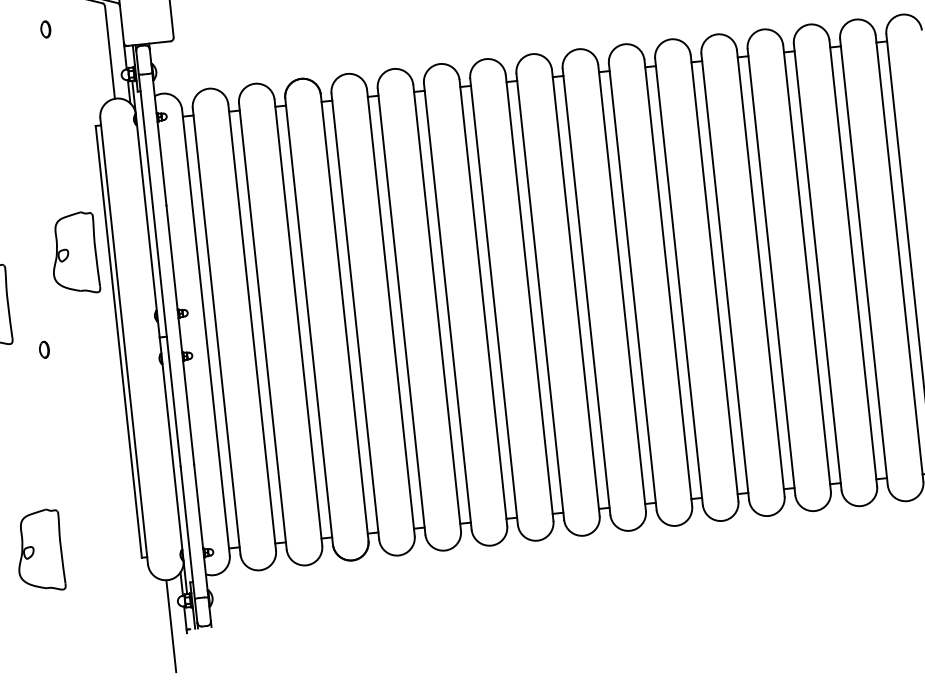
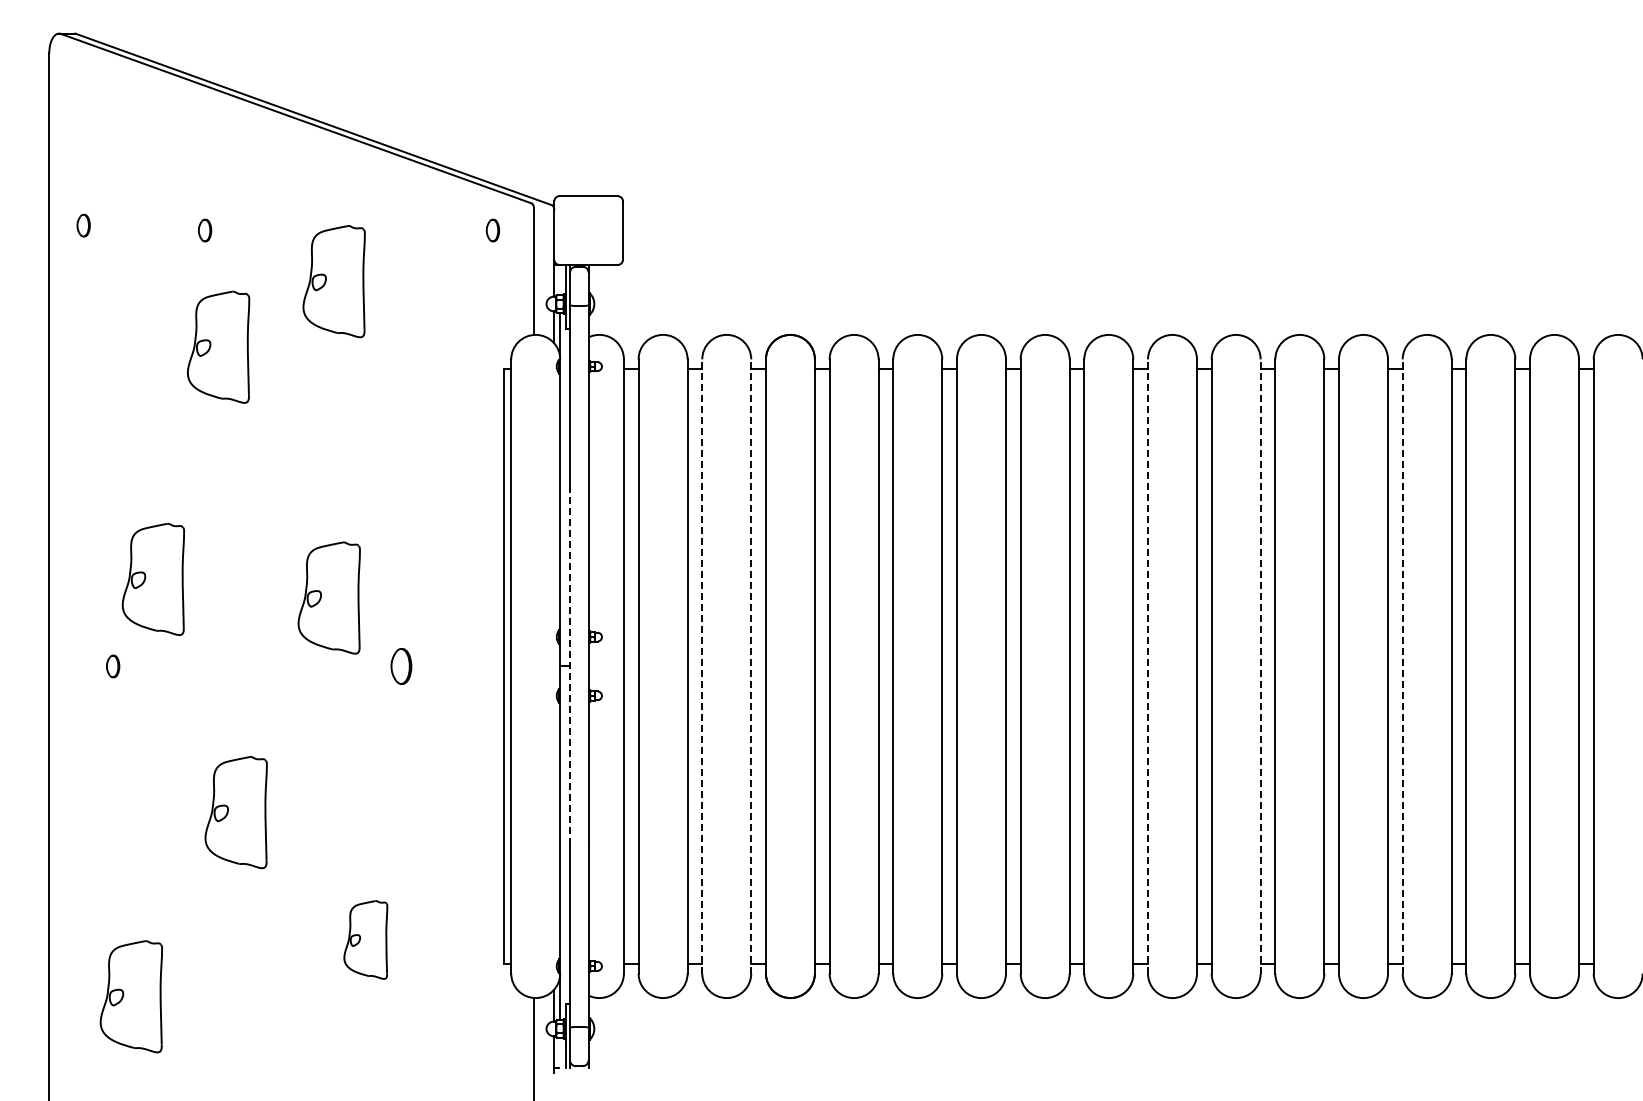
part: (45, 29) -> (492, 230), moved
part: (73, 253) -> (455, 539), removed
line: (771, 272) -> (1402, 666), solid -> dashed
line: (668, 283) -> (1260, 666), solid -> dashed
line: (586, 291) -> (1147, 666), solid -> dashed
line: (298, 321) -> (751, 665), solid -> dashed
line: (262, 325) -> (702, 665), solid -> dashed
line: (167, 335) -> (570, 665), solid -> dashed
part: (44, 349) -> (401, 666), size x1.6
part: (39, 550) -> (365, 939), size x0.7

